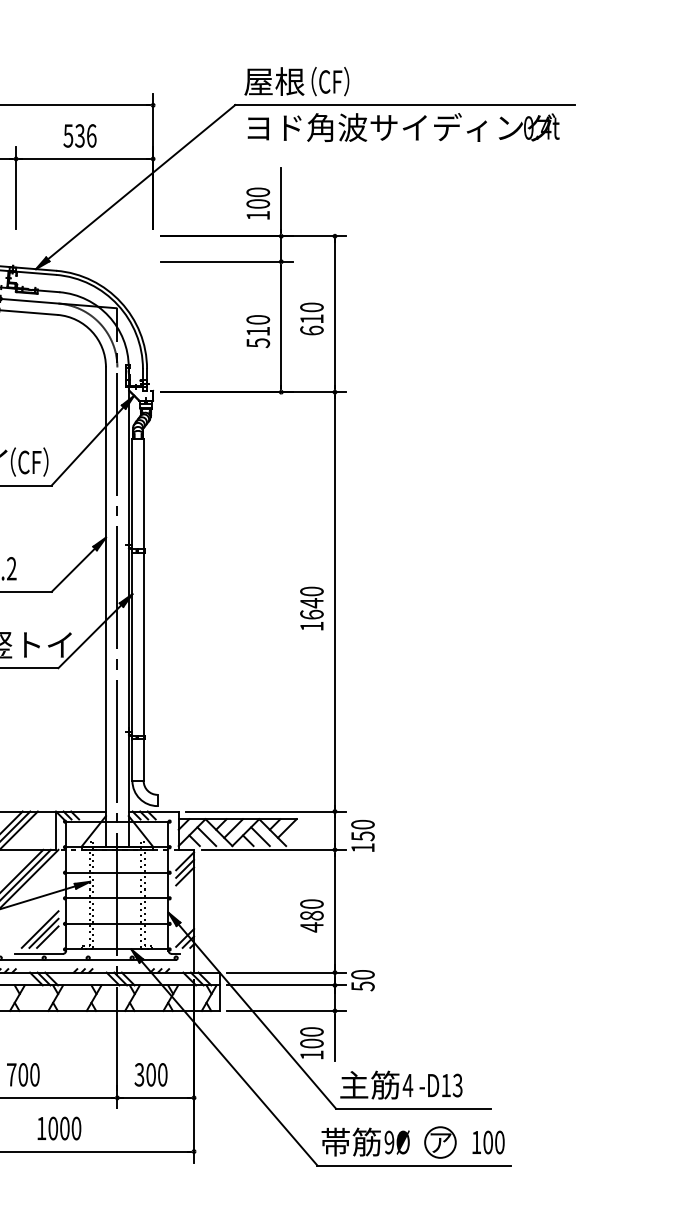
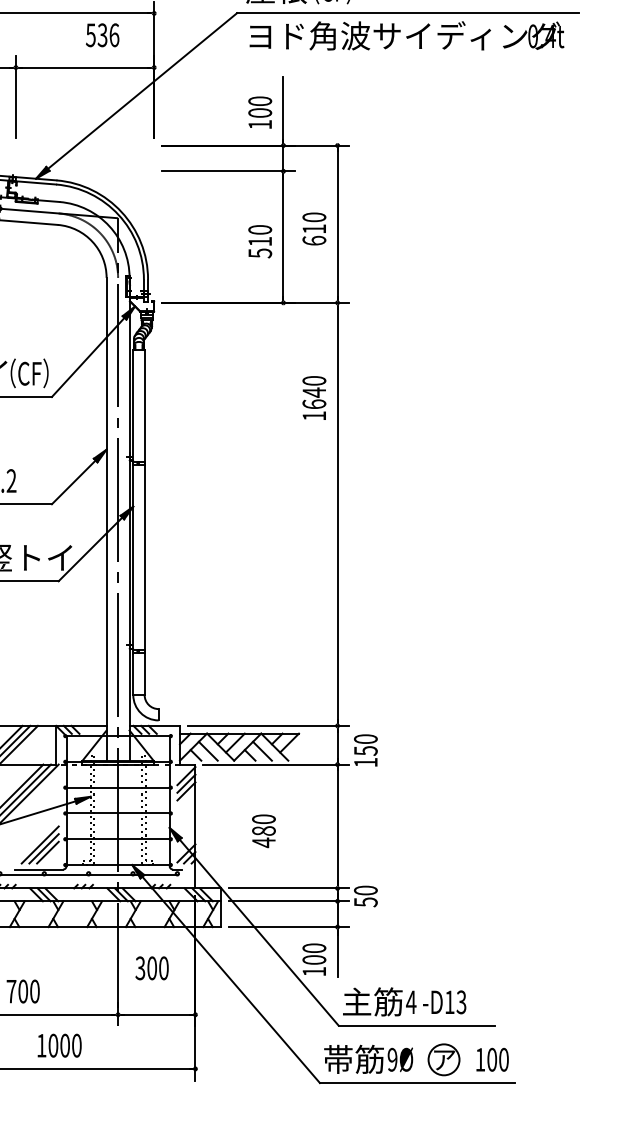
text: (79, 135) -> (102, 34), moved
text: (311, 608) -> (313, 398), moved
text: (311, 915) -> (263, 830), moved
text: (150, 1074) -> (151, 967), moved

